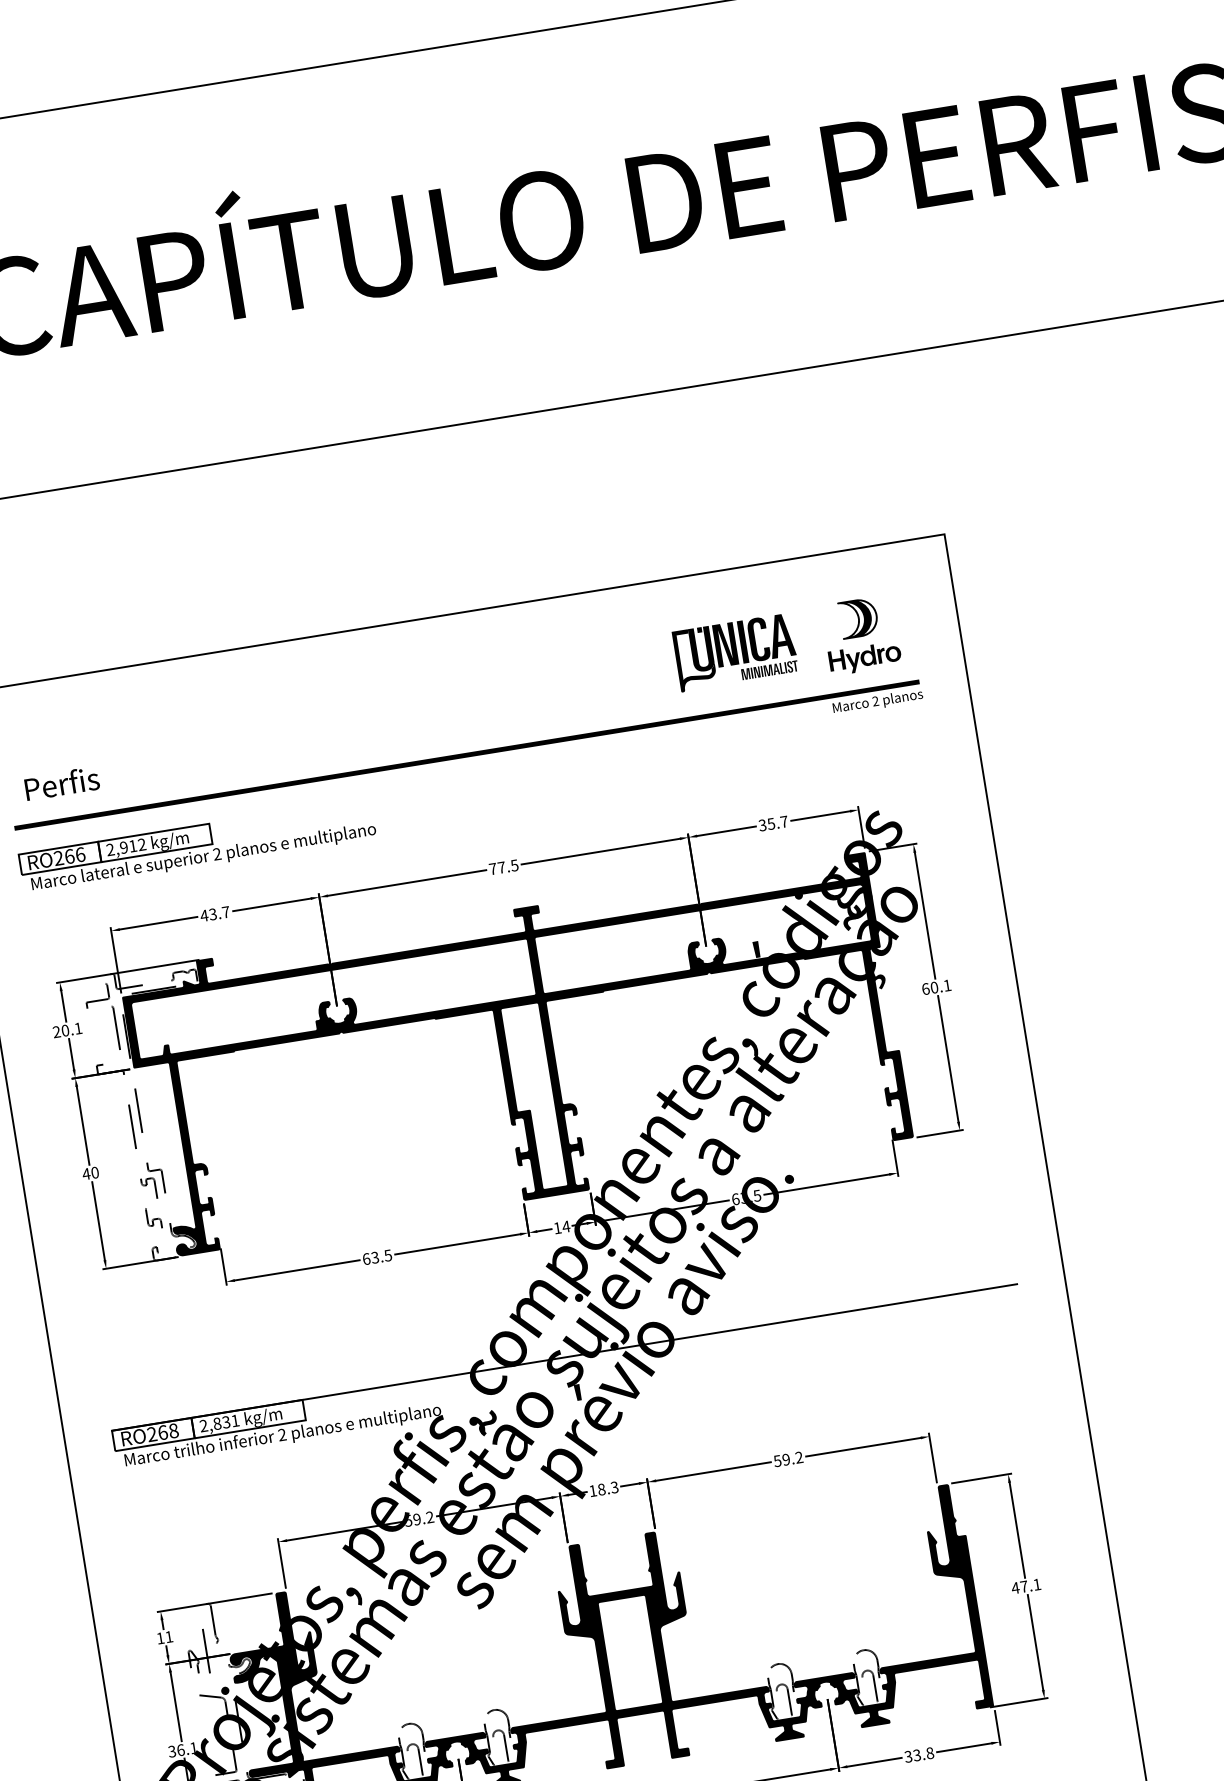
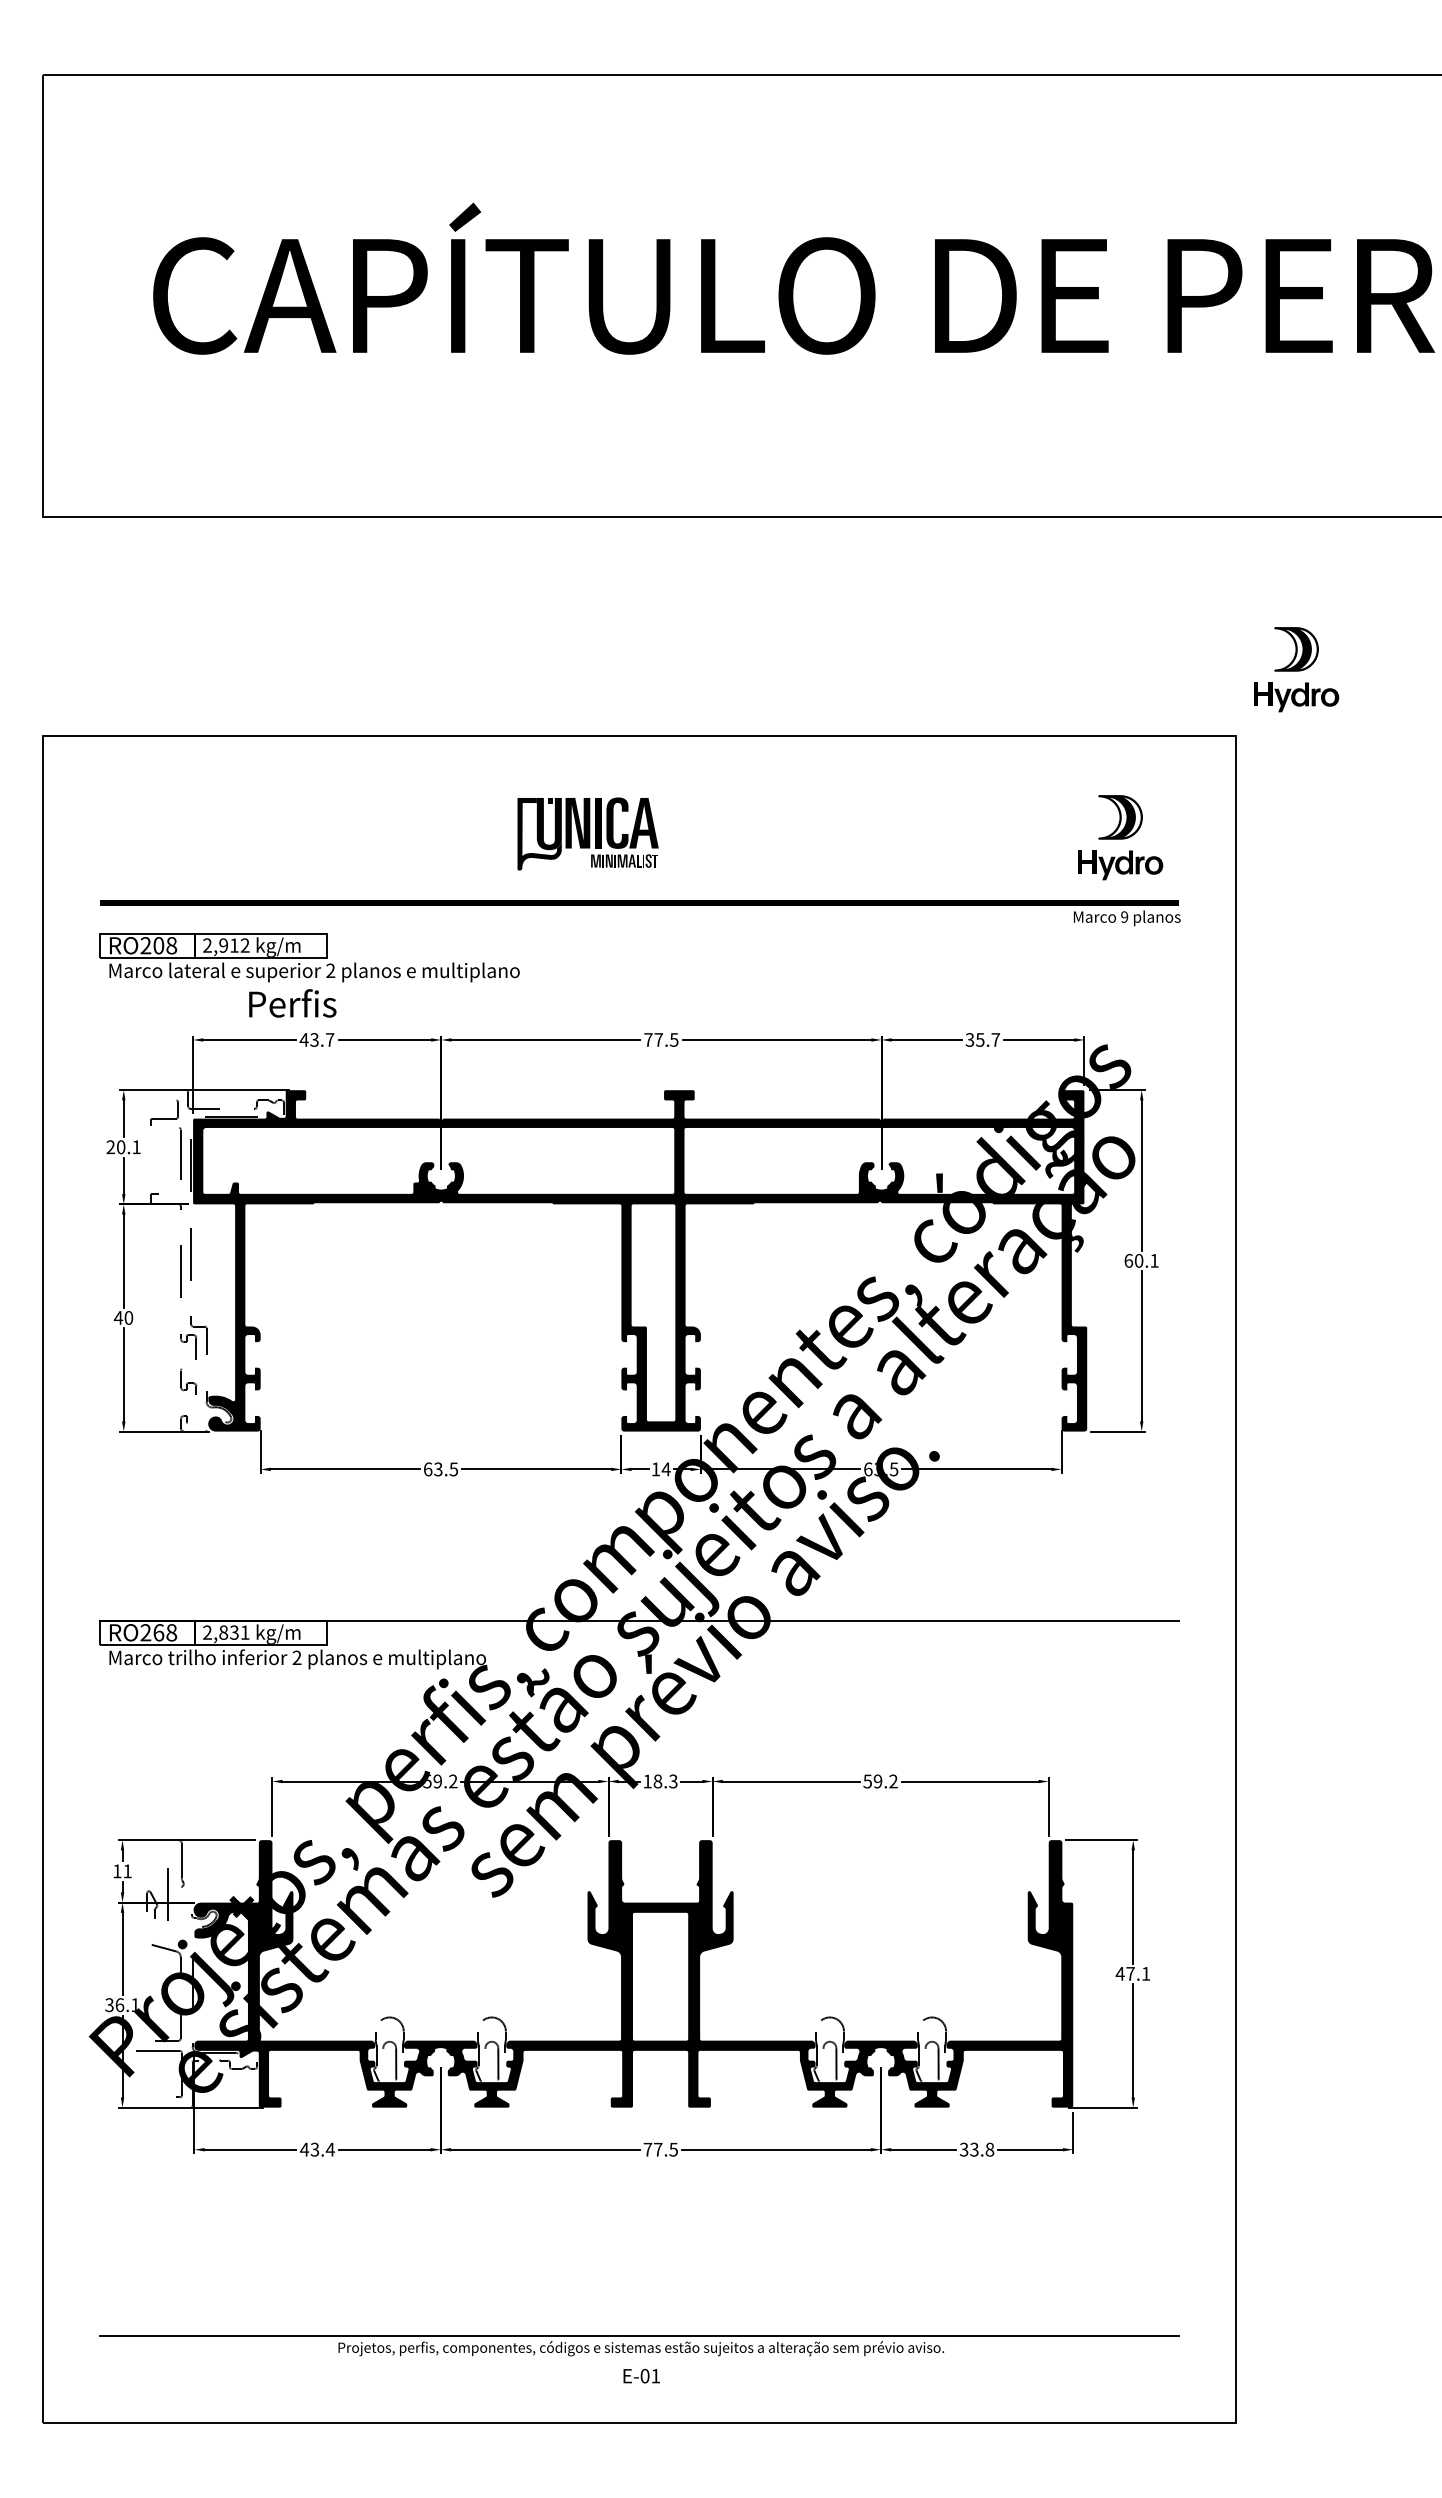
part: (986, 470) -> (1296, 669), added
part: (735, 652) -> (587, 833), moved
text: (875, 701) -> (1124, 917), 2 -> 9
text: (61, 783) -> (292, 1003), moved
text: (75, 855) -> (165, 945), RO266 -> RO208

